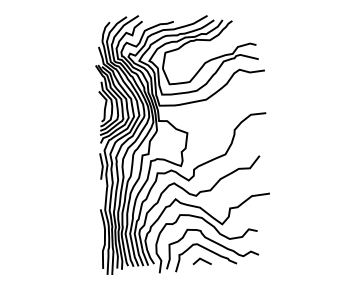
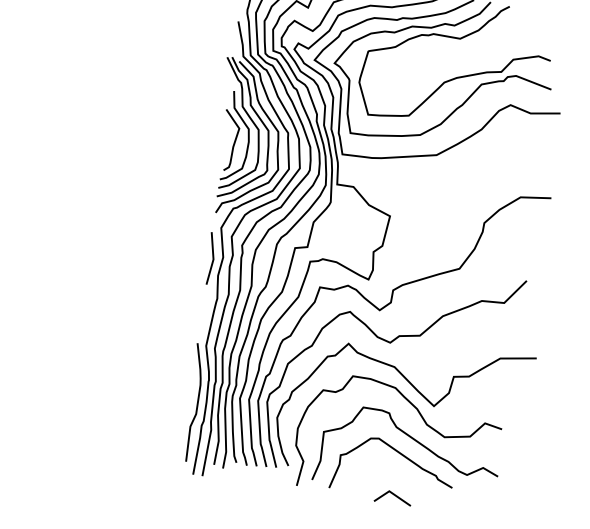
line: (201, 260) -> (391, 495), moved

